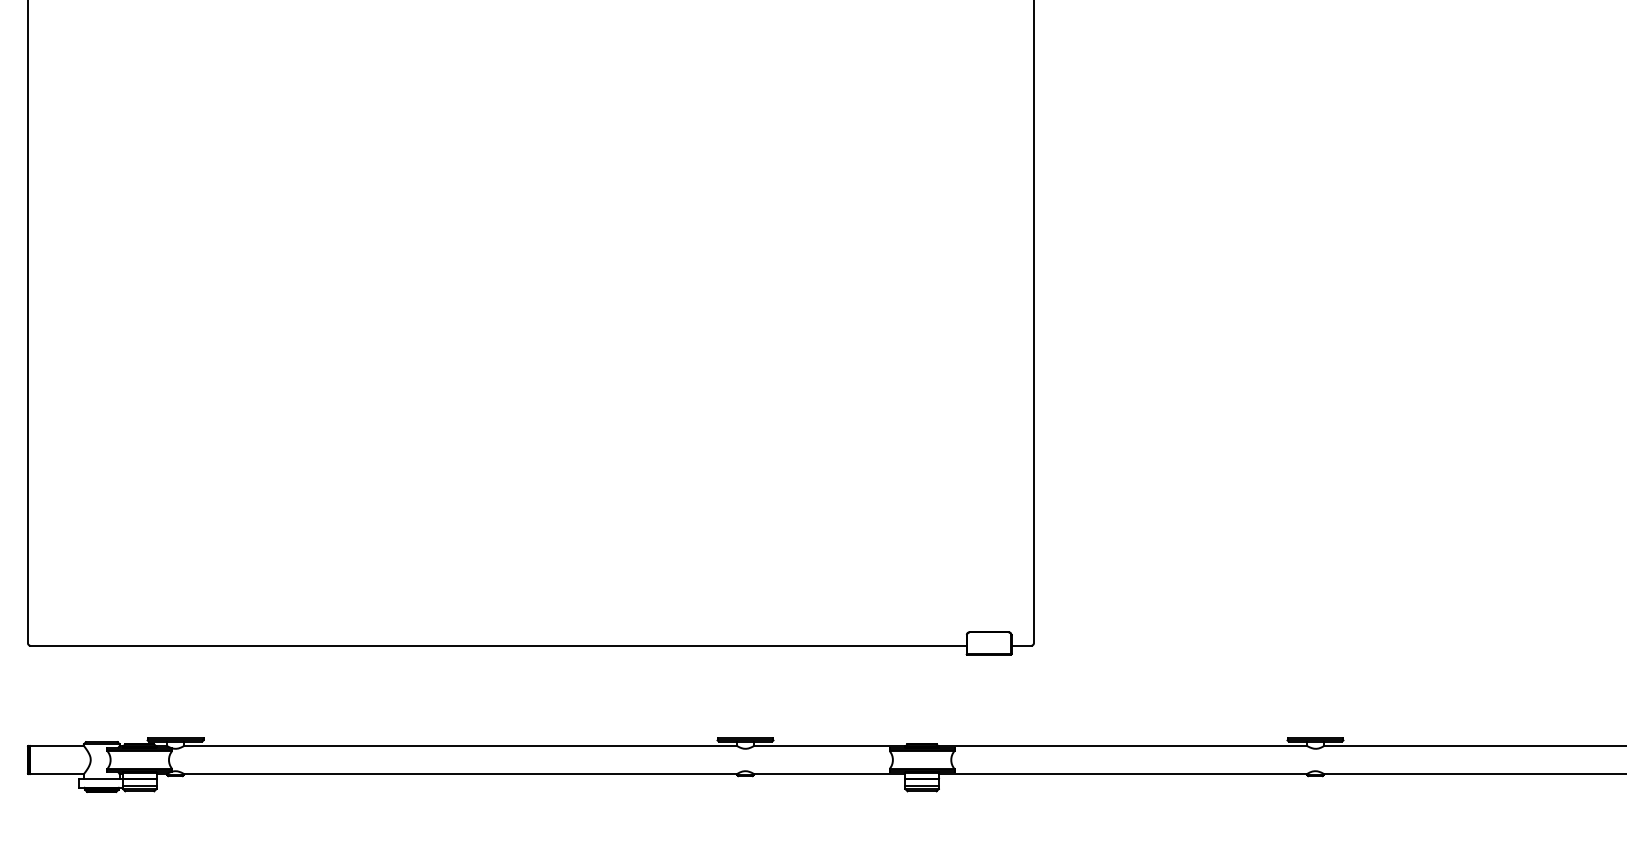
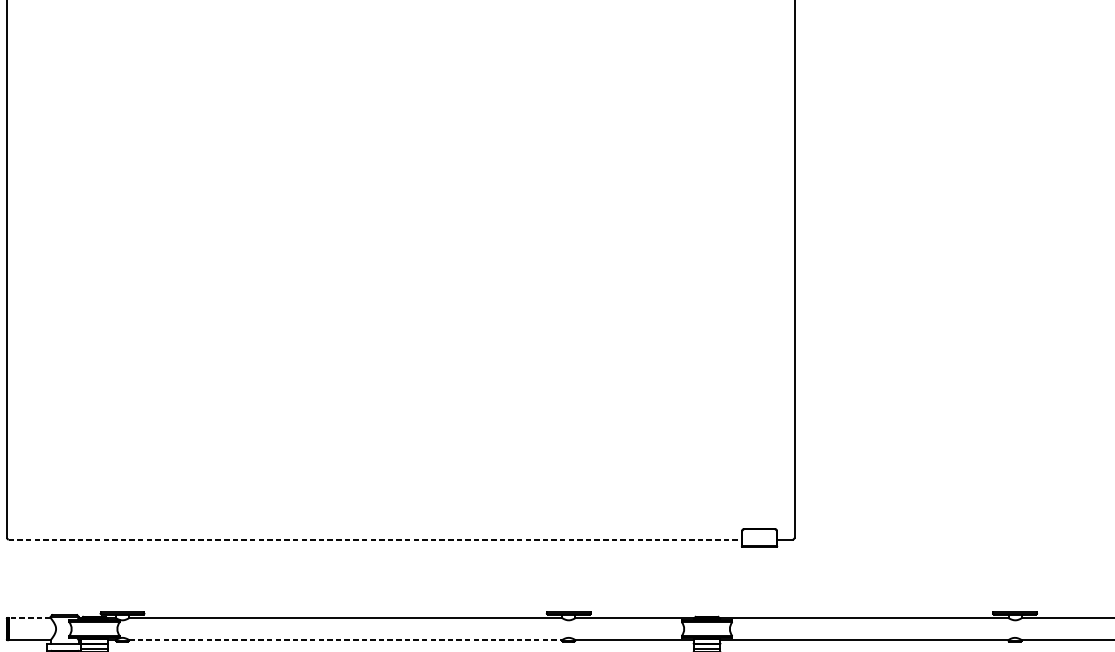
line: (499, 645) -> (376, 539), solid -> dashed
line: (57, 746) -> (30, 618), solid -> dashed
line: (460, 773) -> (345, 639), solid -> dashed

